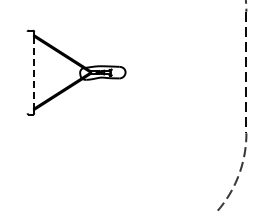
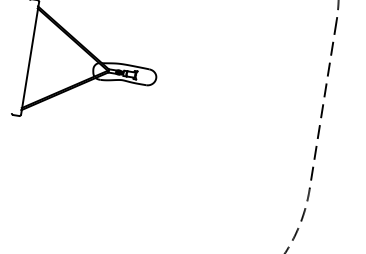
line: (34, 72) -> (30, 58), dashed -> solid

